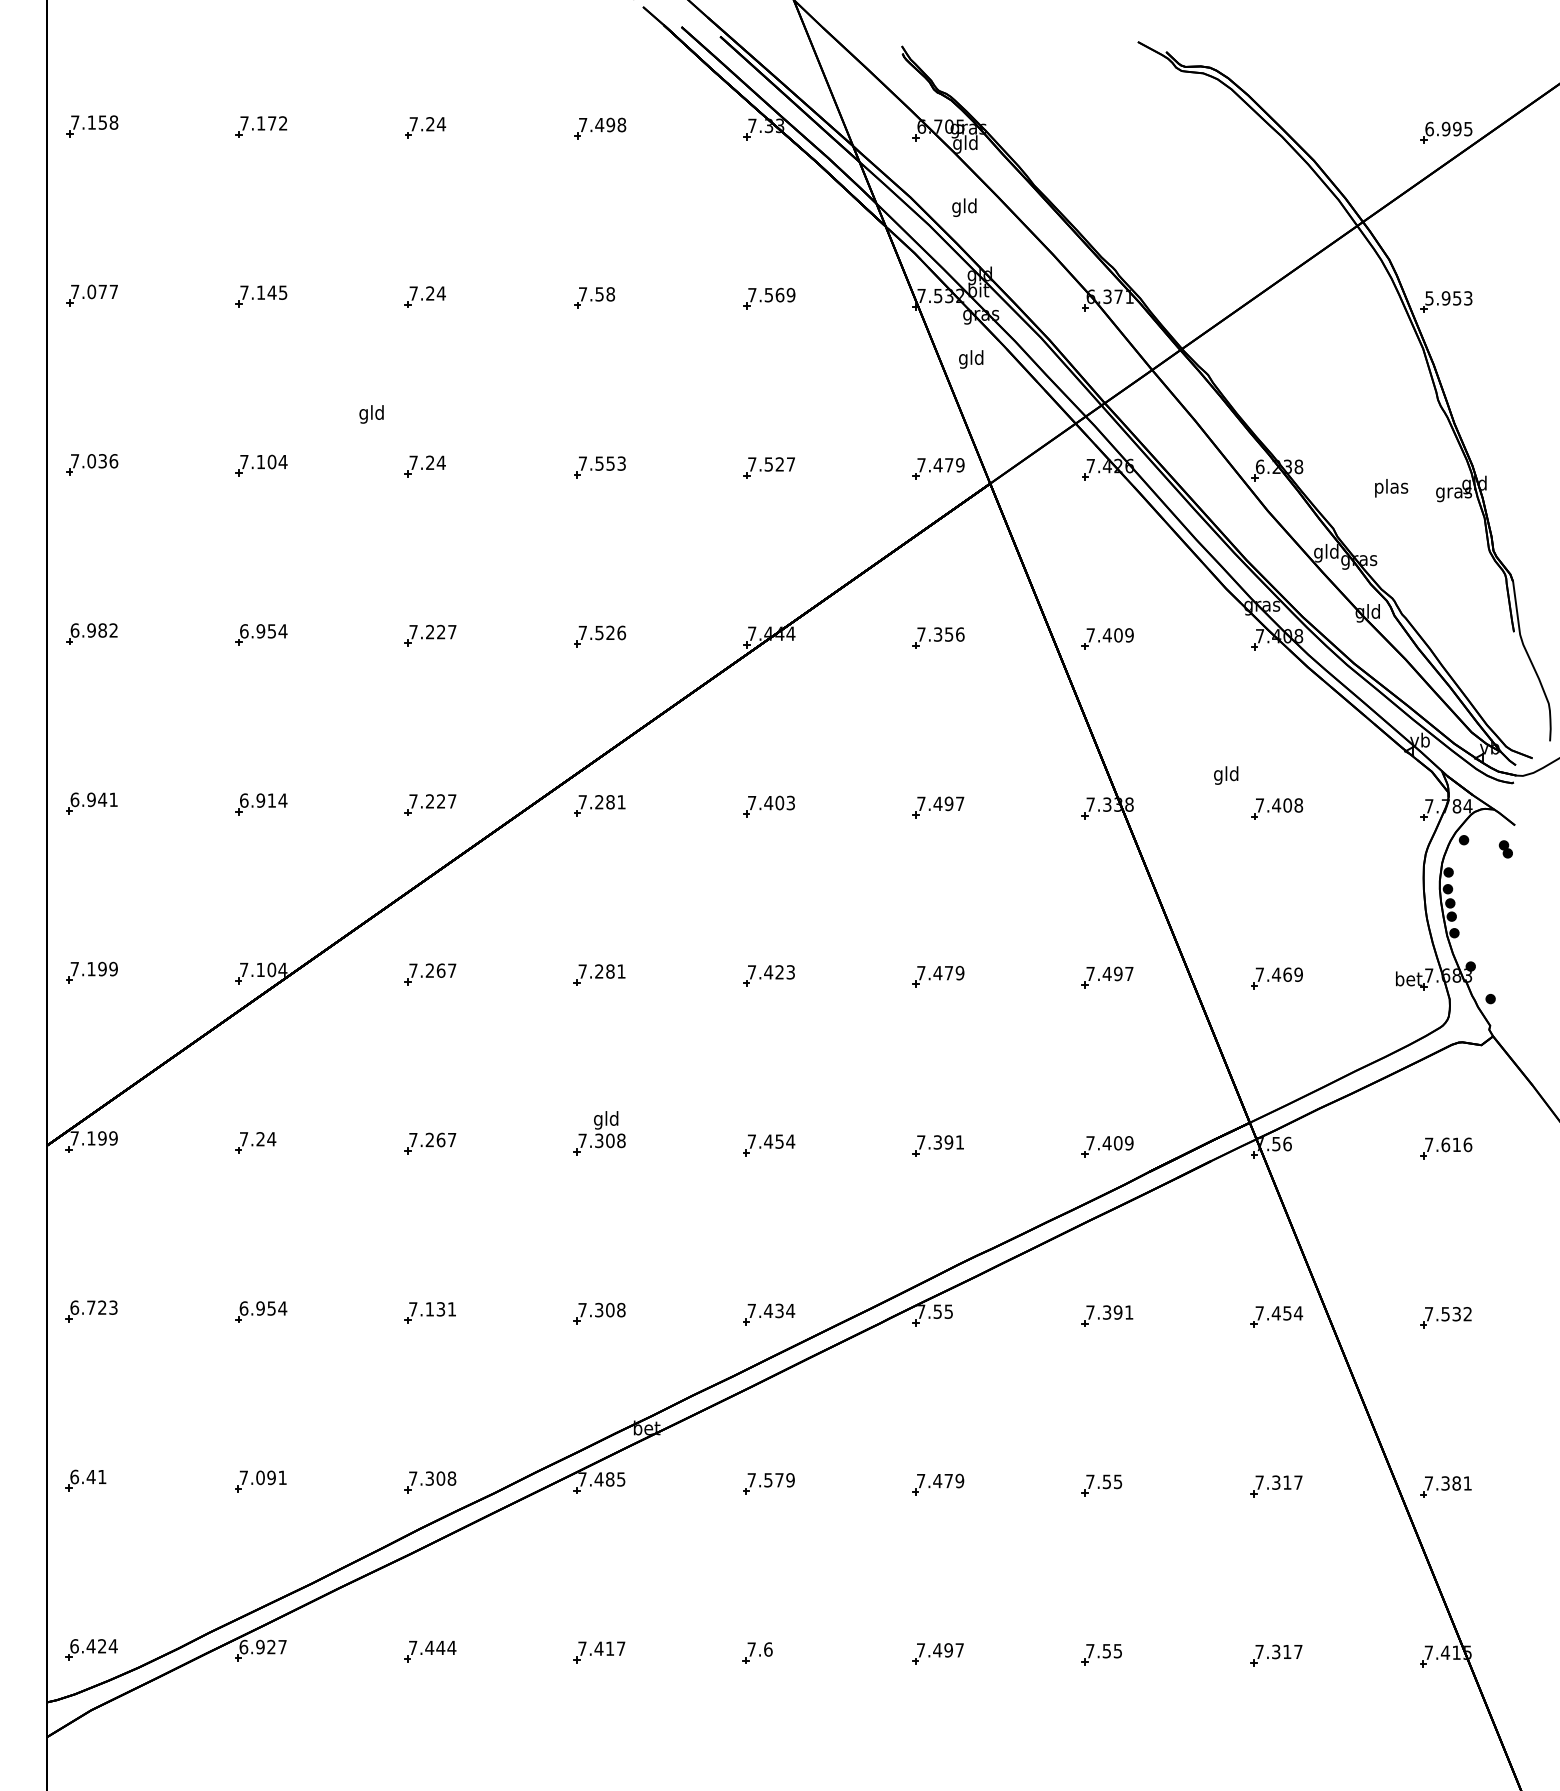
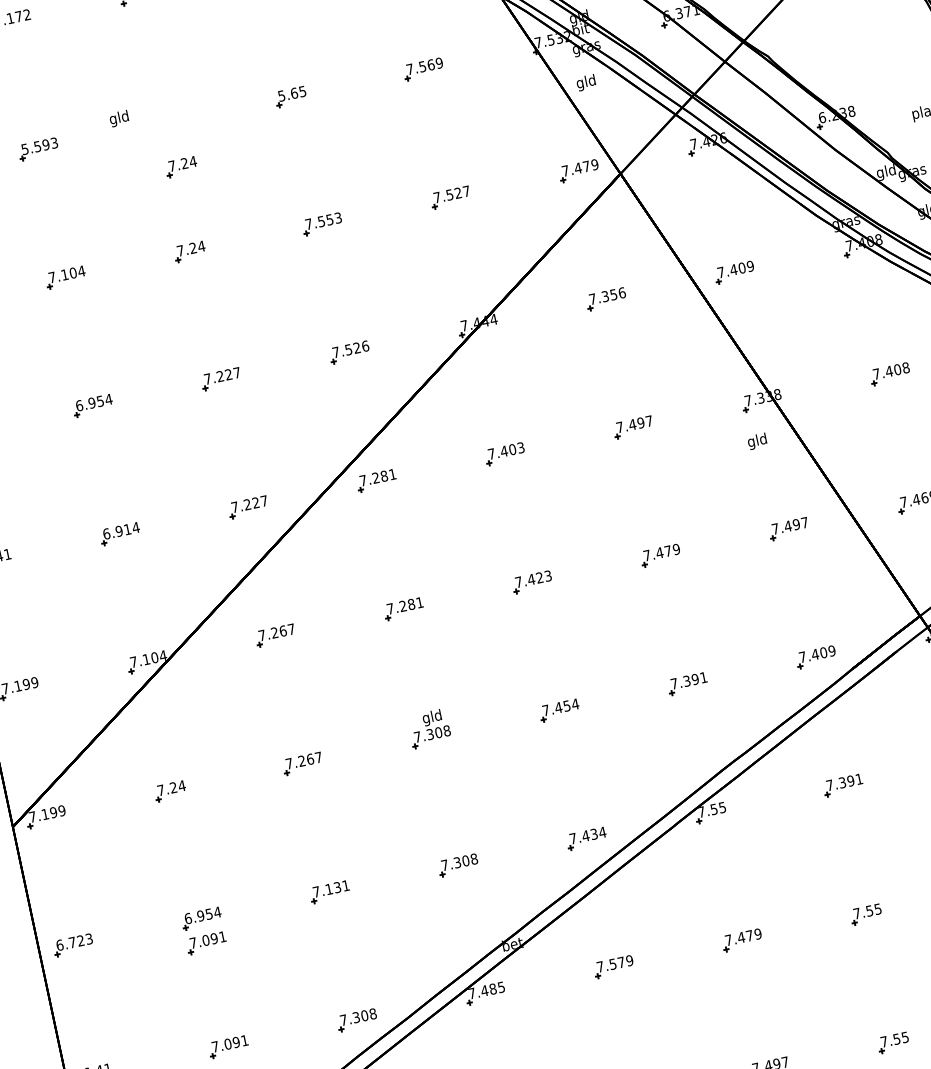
text: (263, 292) -> (39, 146), 7.145 -> 5.593
text: (597, 294) -> (292, 93), 7.58 -> 5.65
part: (424, 296) -> (180, 166), moved
text: (371, 414) -> (119, 118), moved
text: (1226, 775) -> (757, 441), moved
part: (260, 1344) -> (206, 943), added

